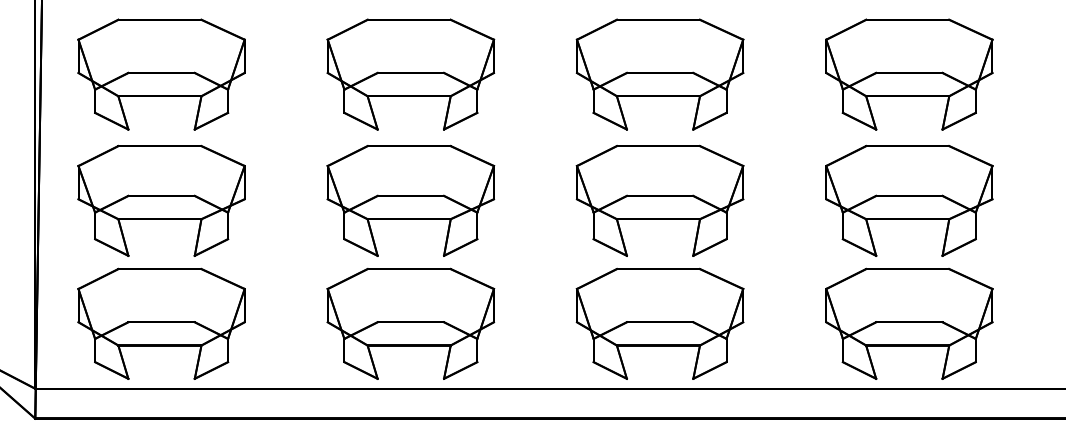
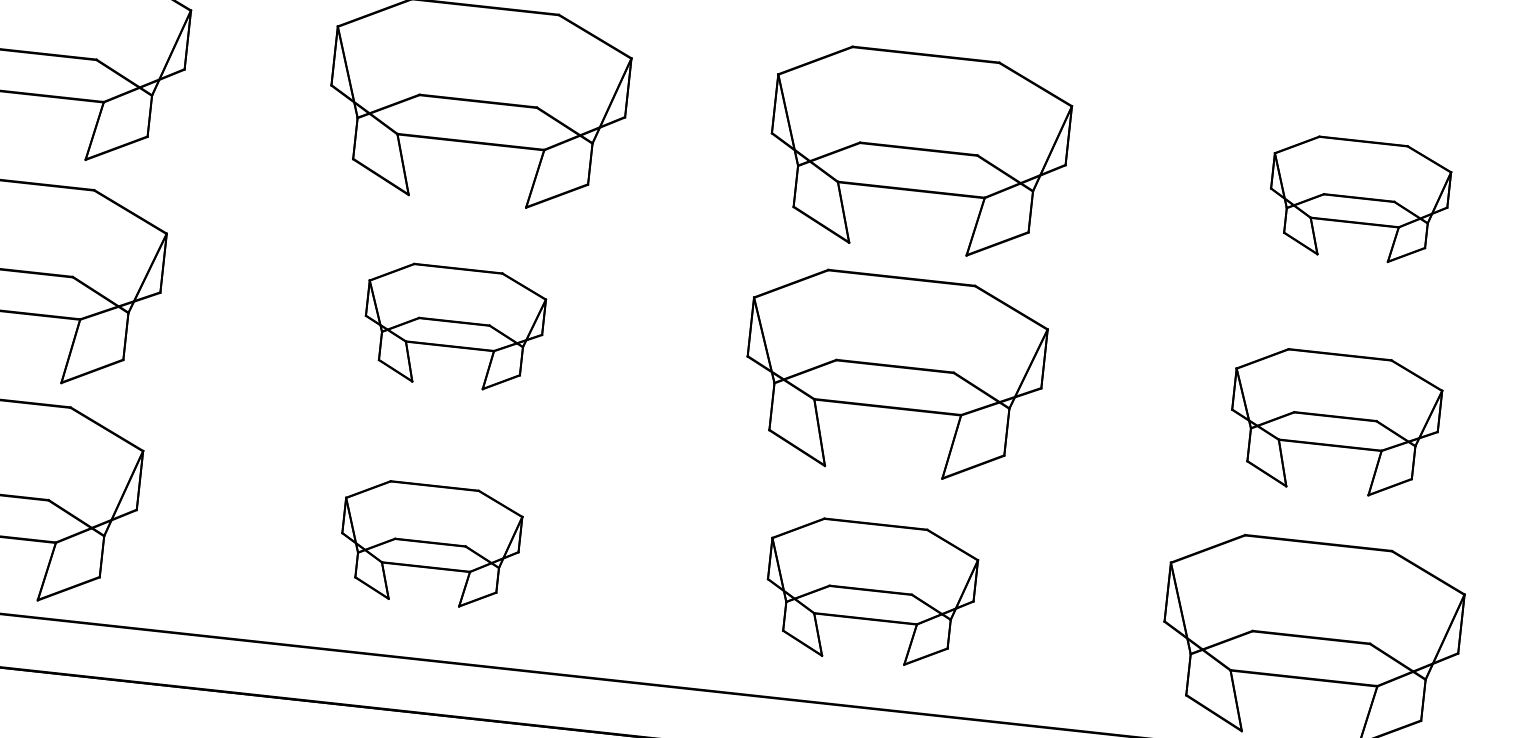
part: (909, 74) -> (1359, 199), size x0.6
part: (410, 200) -> (453, 326), size x0.6
part: (909, 200) -> (1334, 422), size x0.7
part: (410, 323) -> (429, 543), size x0.6
part: (659, 323) -> (869, 591), size x0.7

